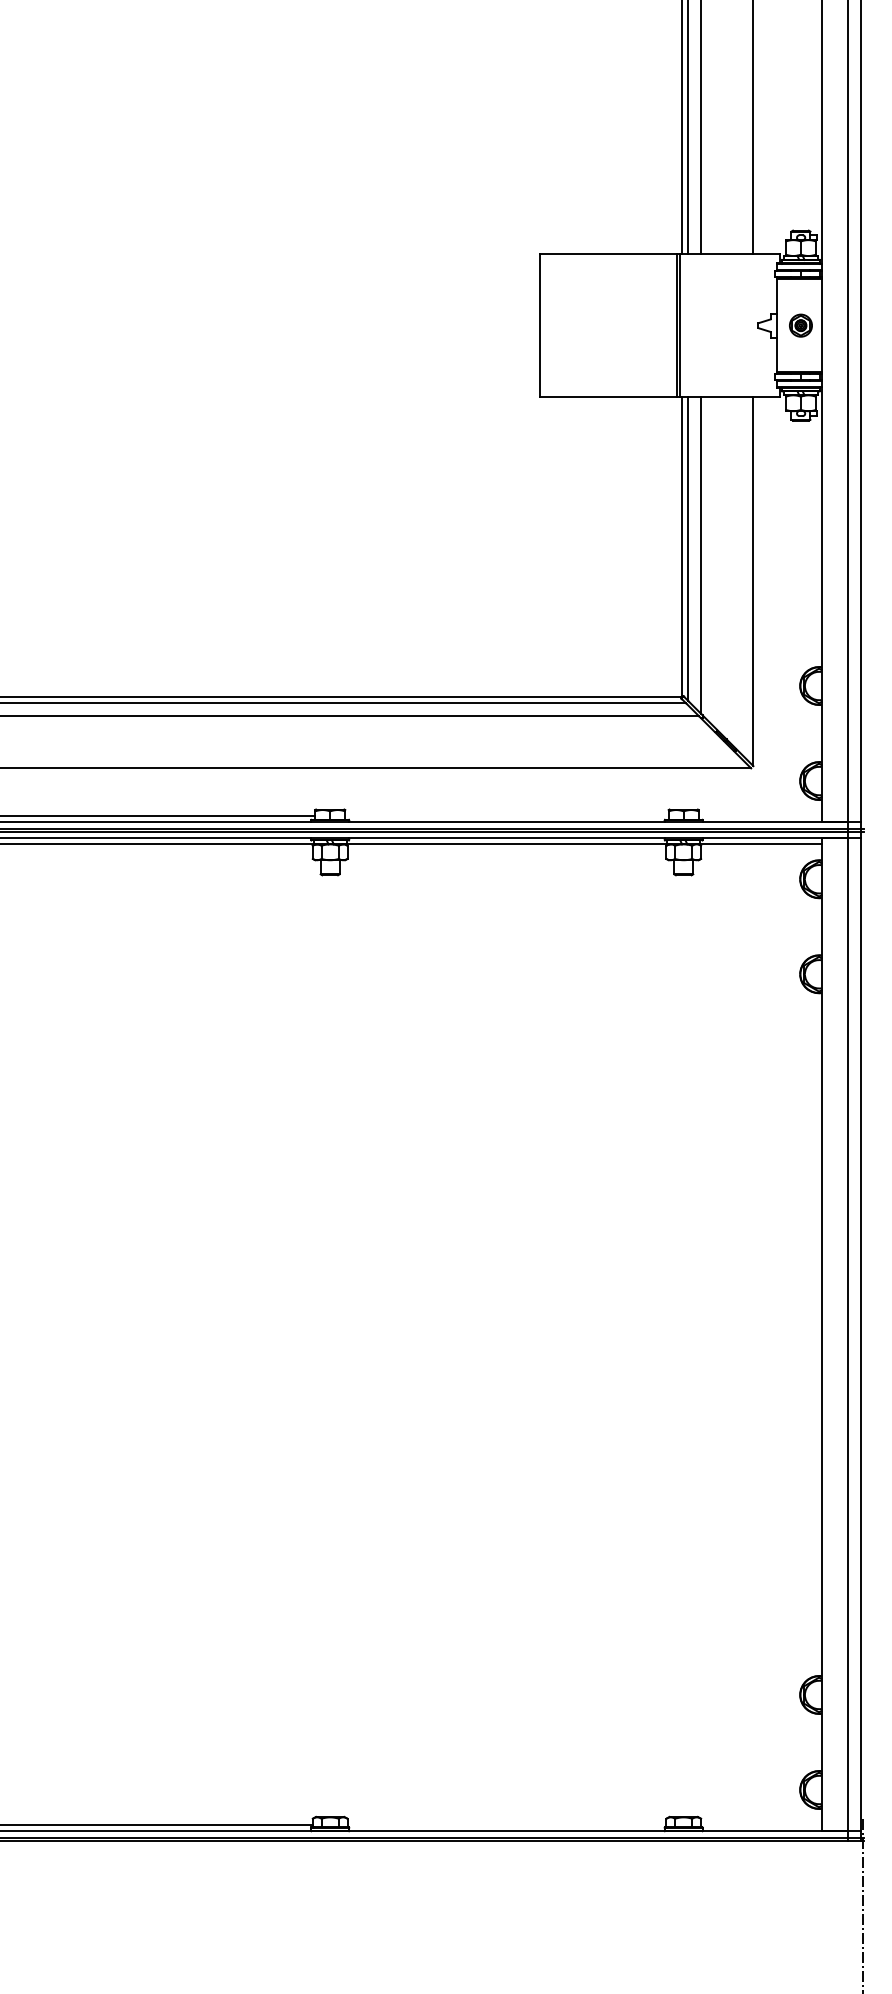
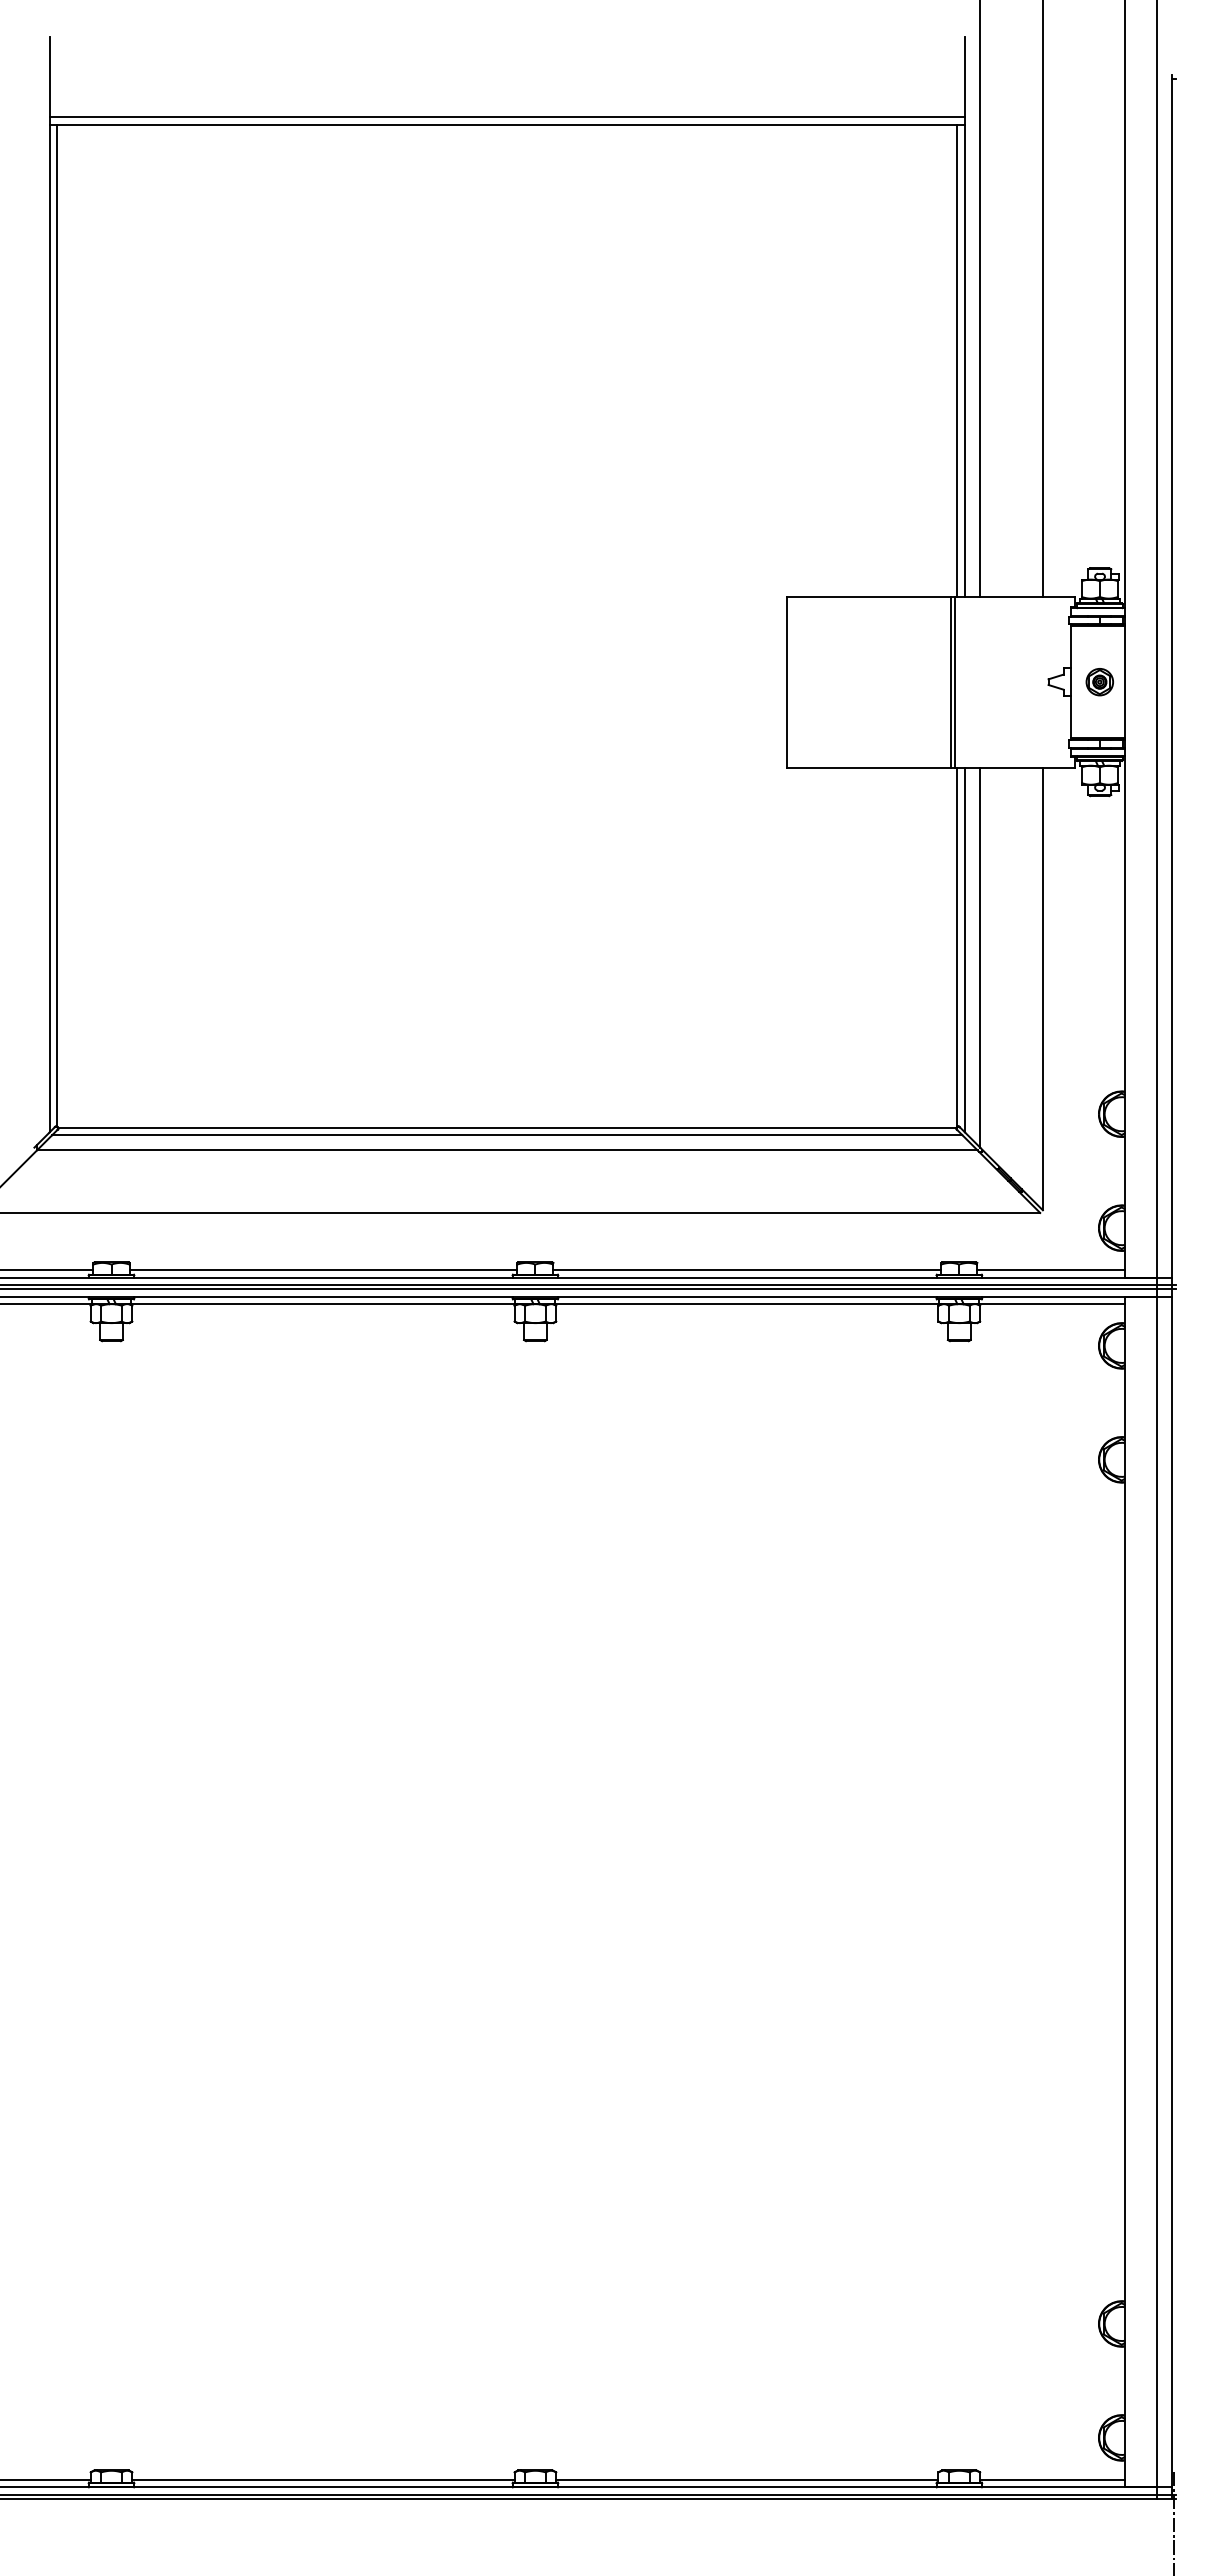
line: (507, 815) -> (747, 1269), added
line: (759, 815) -> (1050, 1269), added
line: (507, 1824) -> (747, 2479), added
line: (761, 1824) -> (1052, 2479), added

